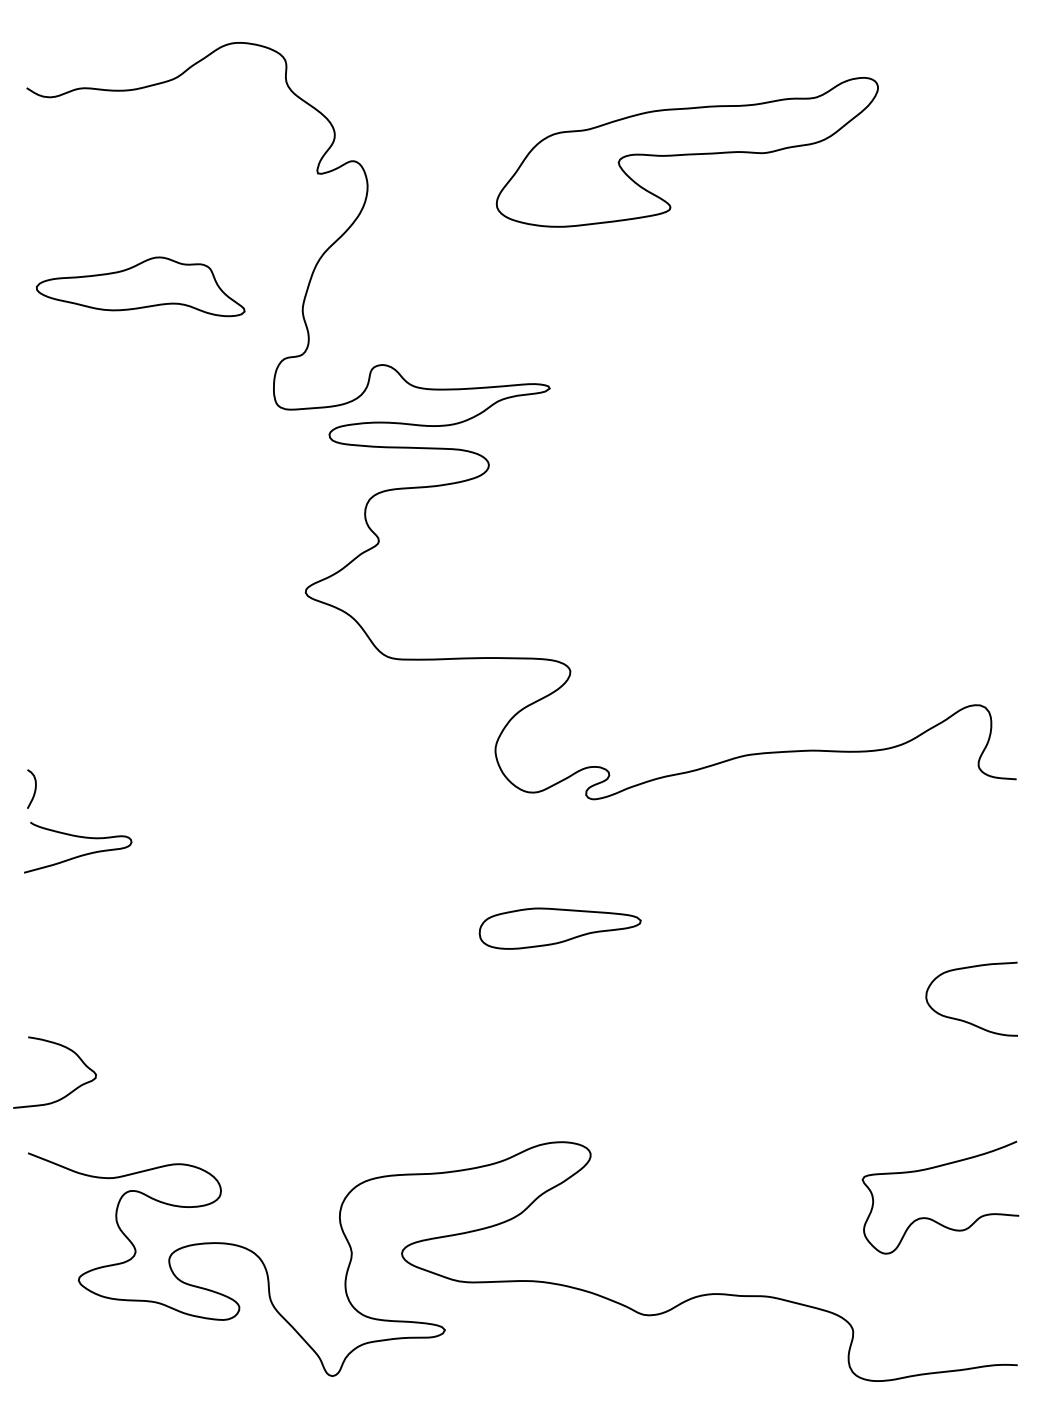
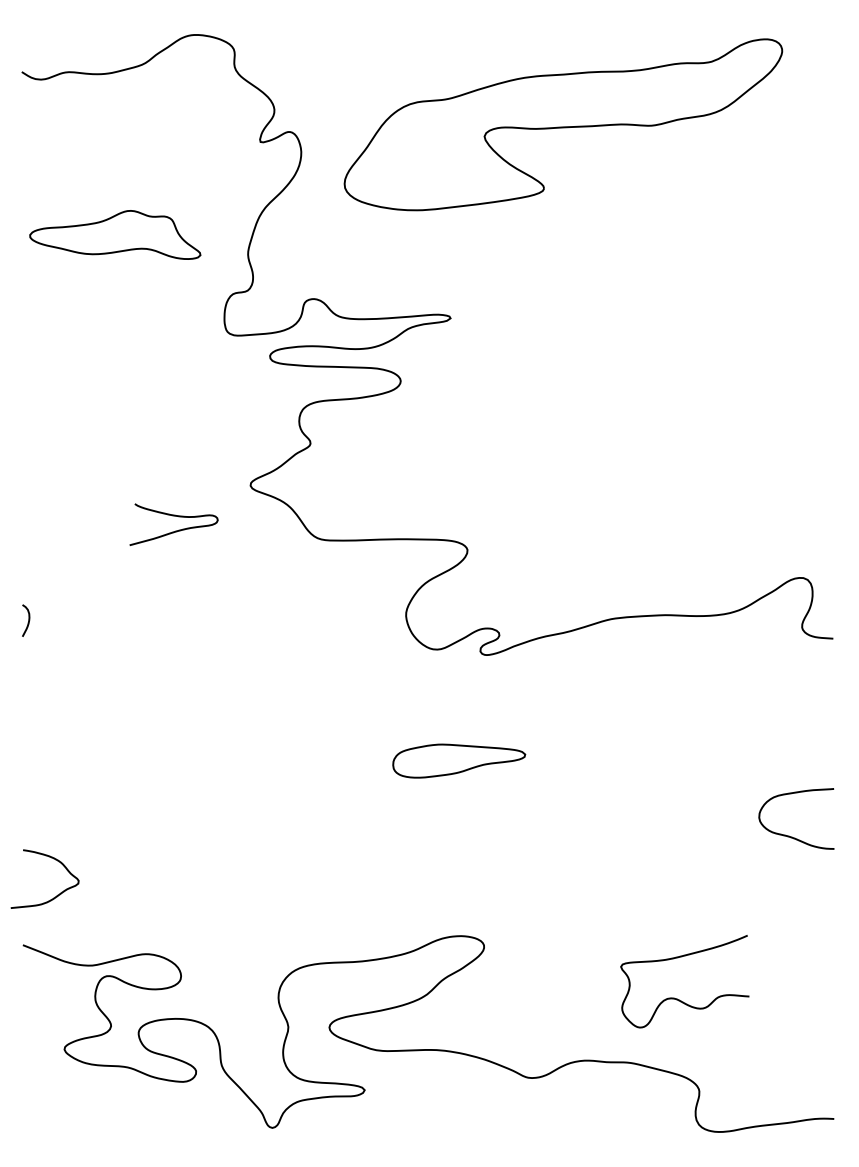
part: (687, 152) -> (563, 124), size x1.4
curve: (34, 788) -> (28, 620), moved
curve: (79, 854) -> (175, 530), moved
curve: (931, 1218) -> (677, 998), moved

